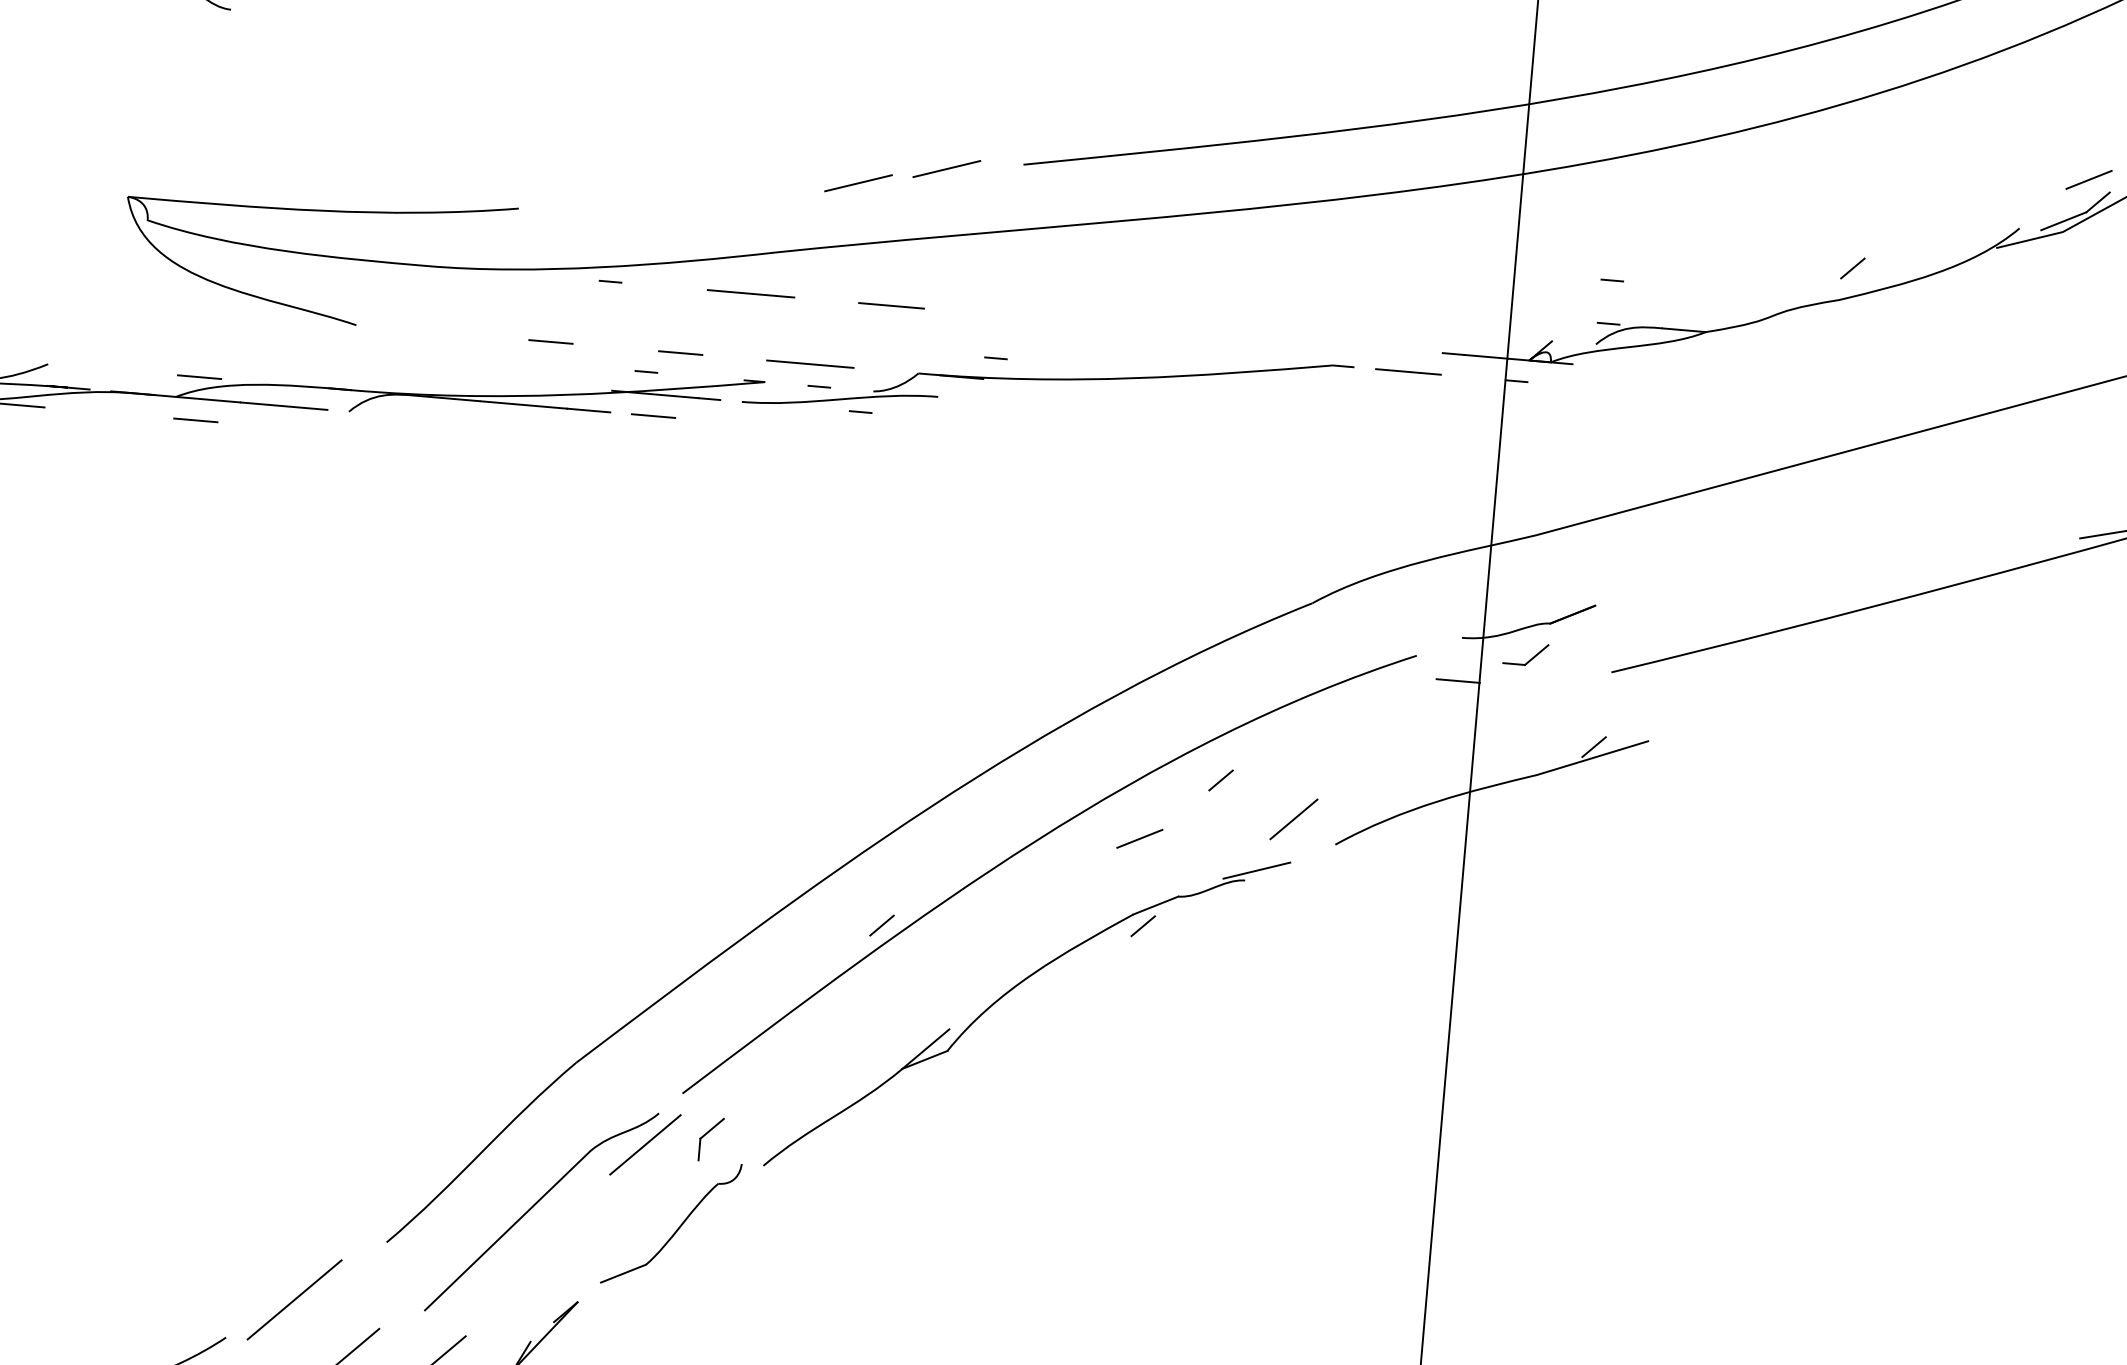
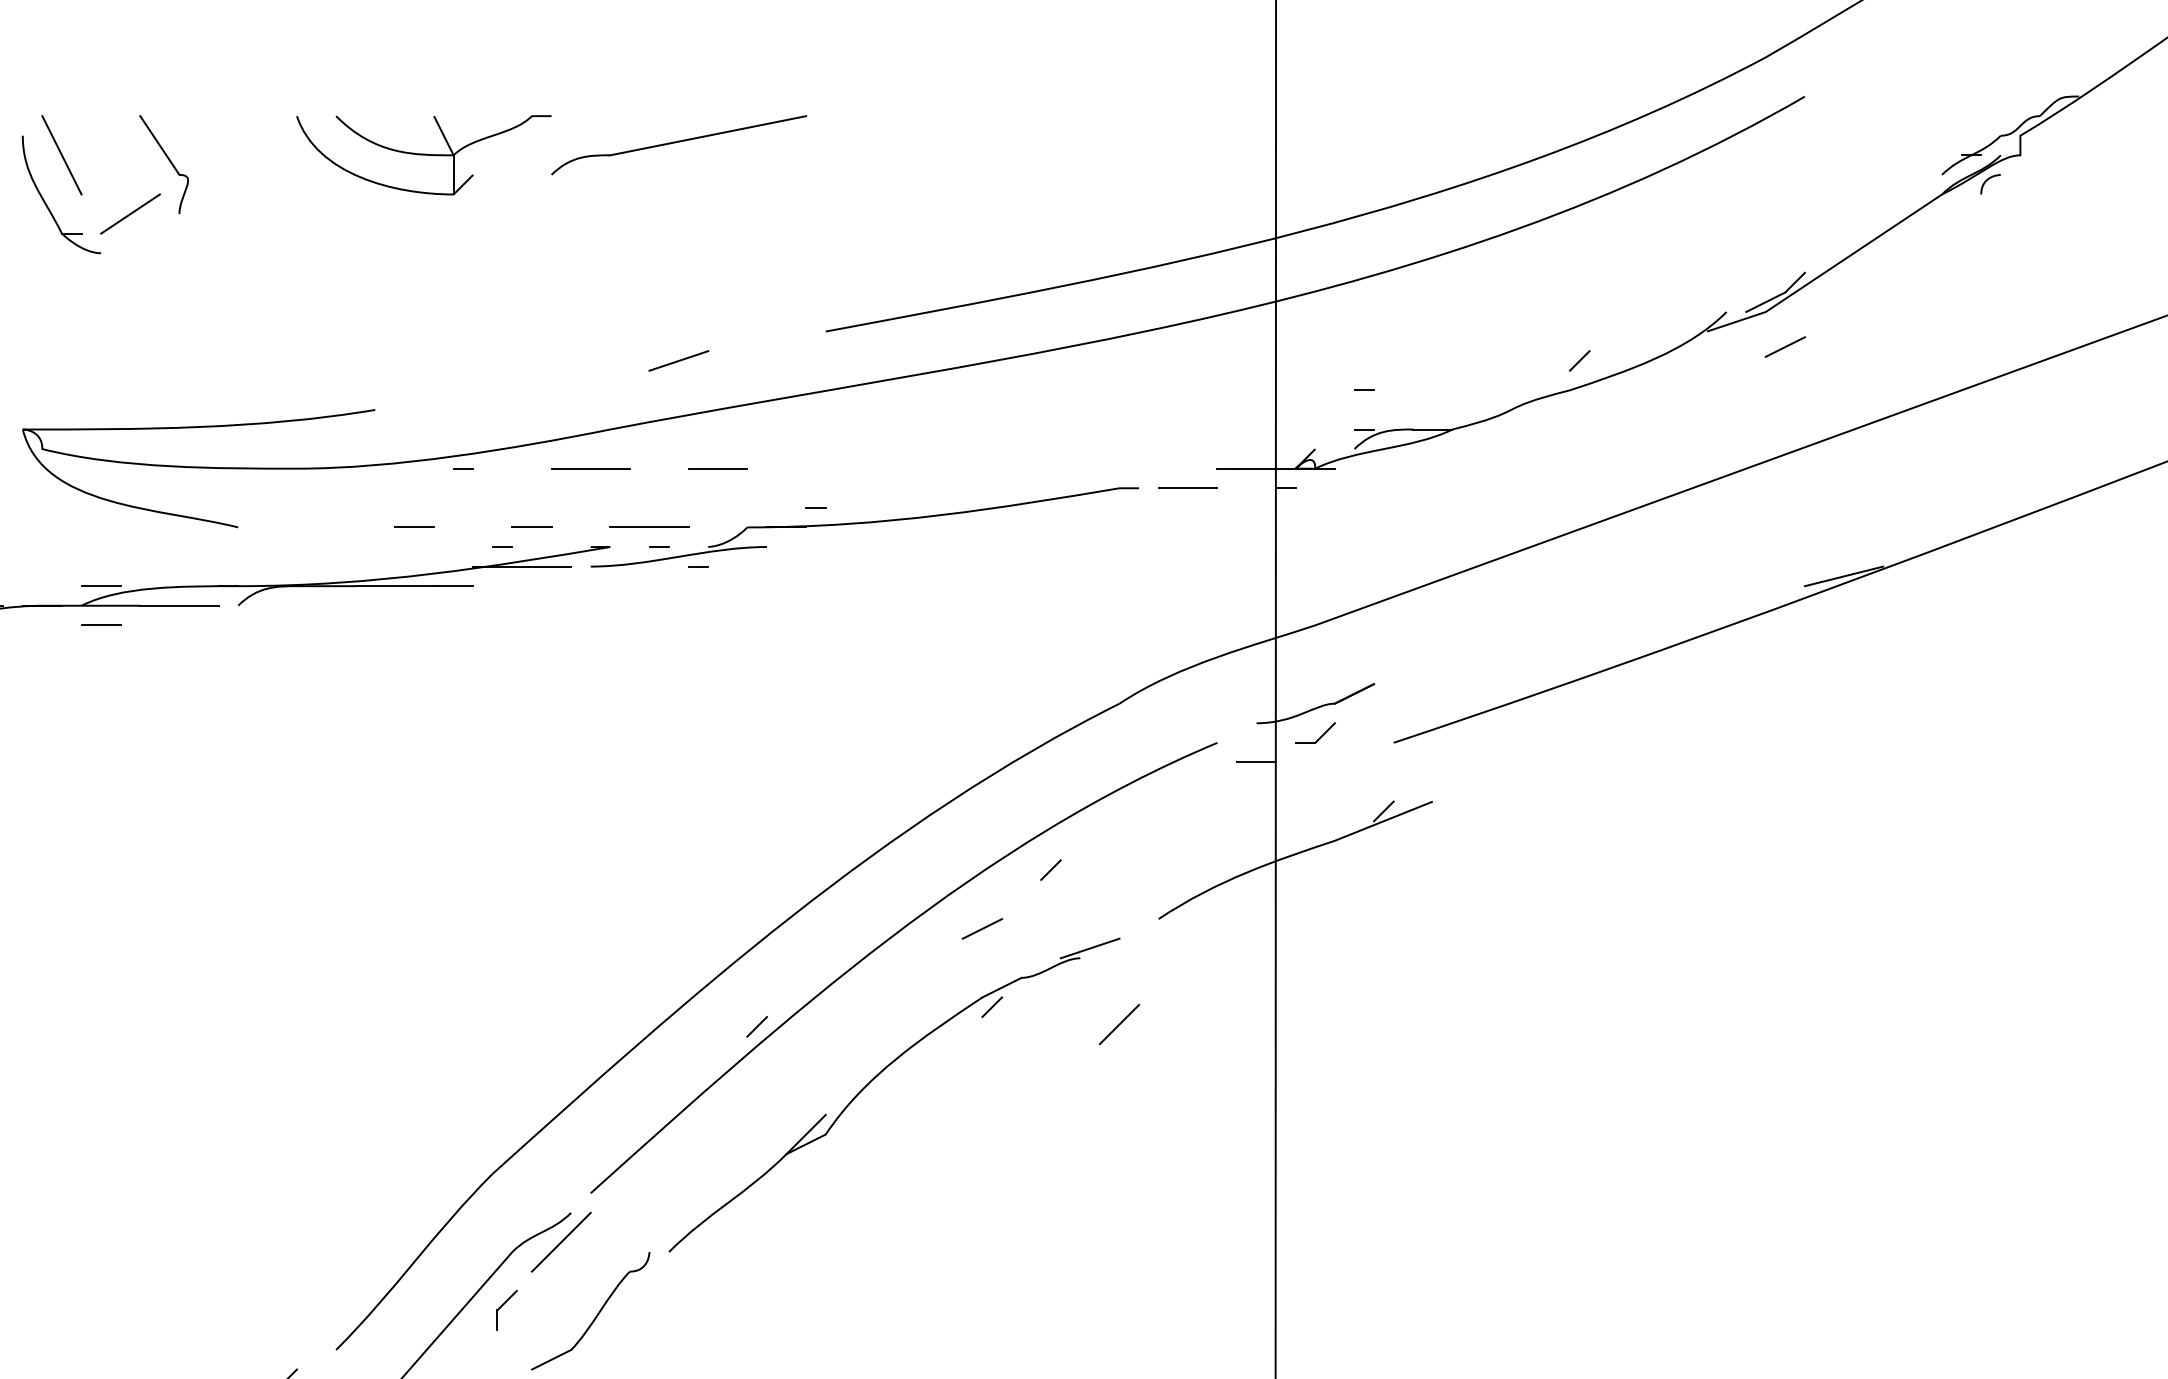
line: (946, 169) -> (756, 341), removed
line: (2088, 179) -> (1784, 346), moved
line: (653, 415) -> (512, 585), removed
line: (1293, 819) -> (1119, 1024), moved
part: (710, 1138) -> (506, 1309), moved

